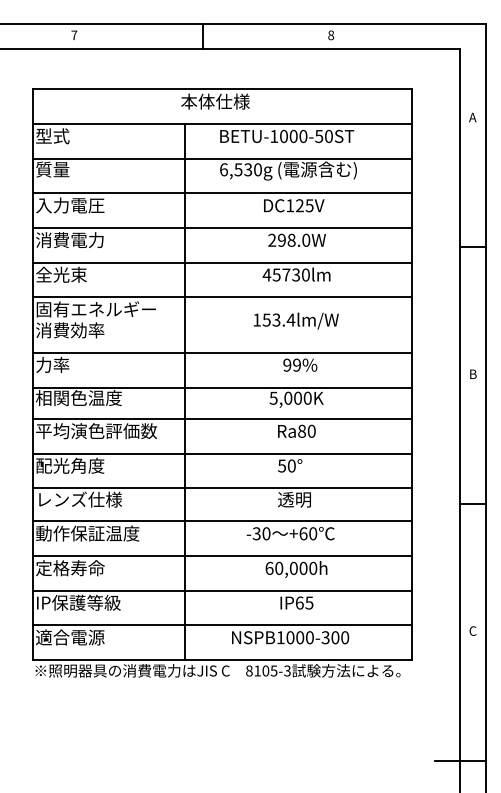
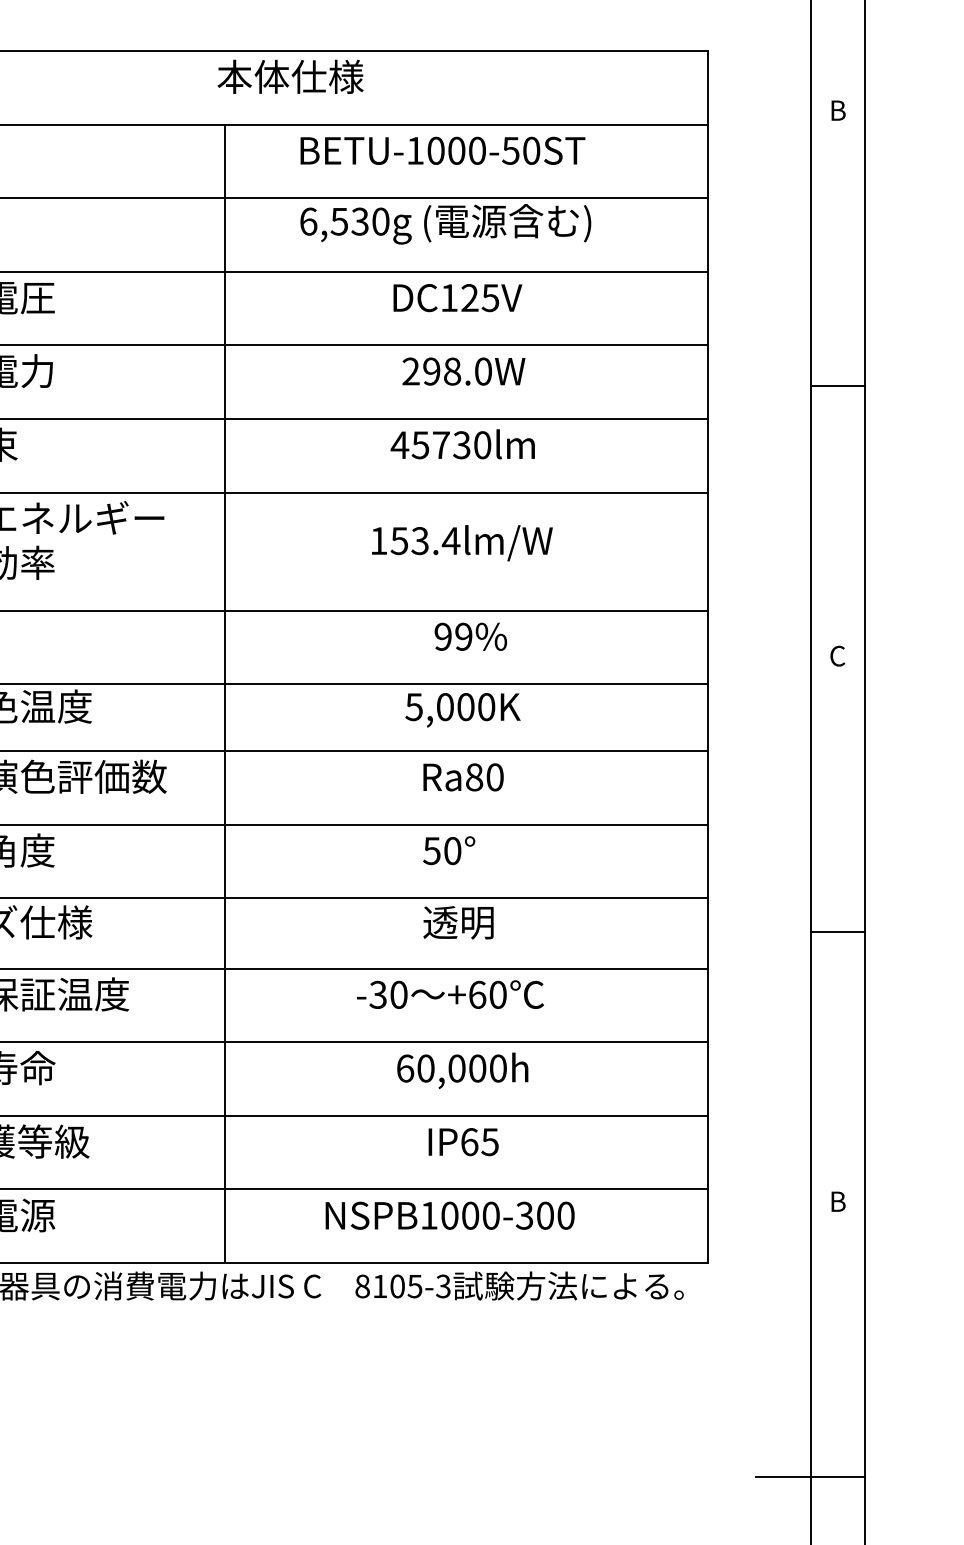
text: (472, 117) -> (836, 110), A -> B
text: (472, 374) -> (836, 656), B -> C
text: (472, 630) -> (836, 1200), C -> B

